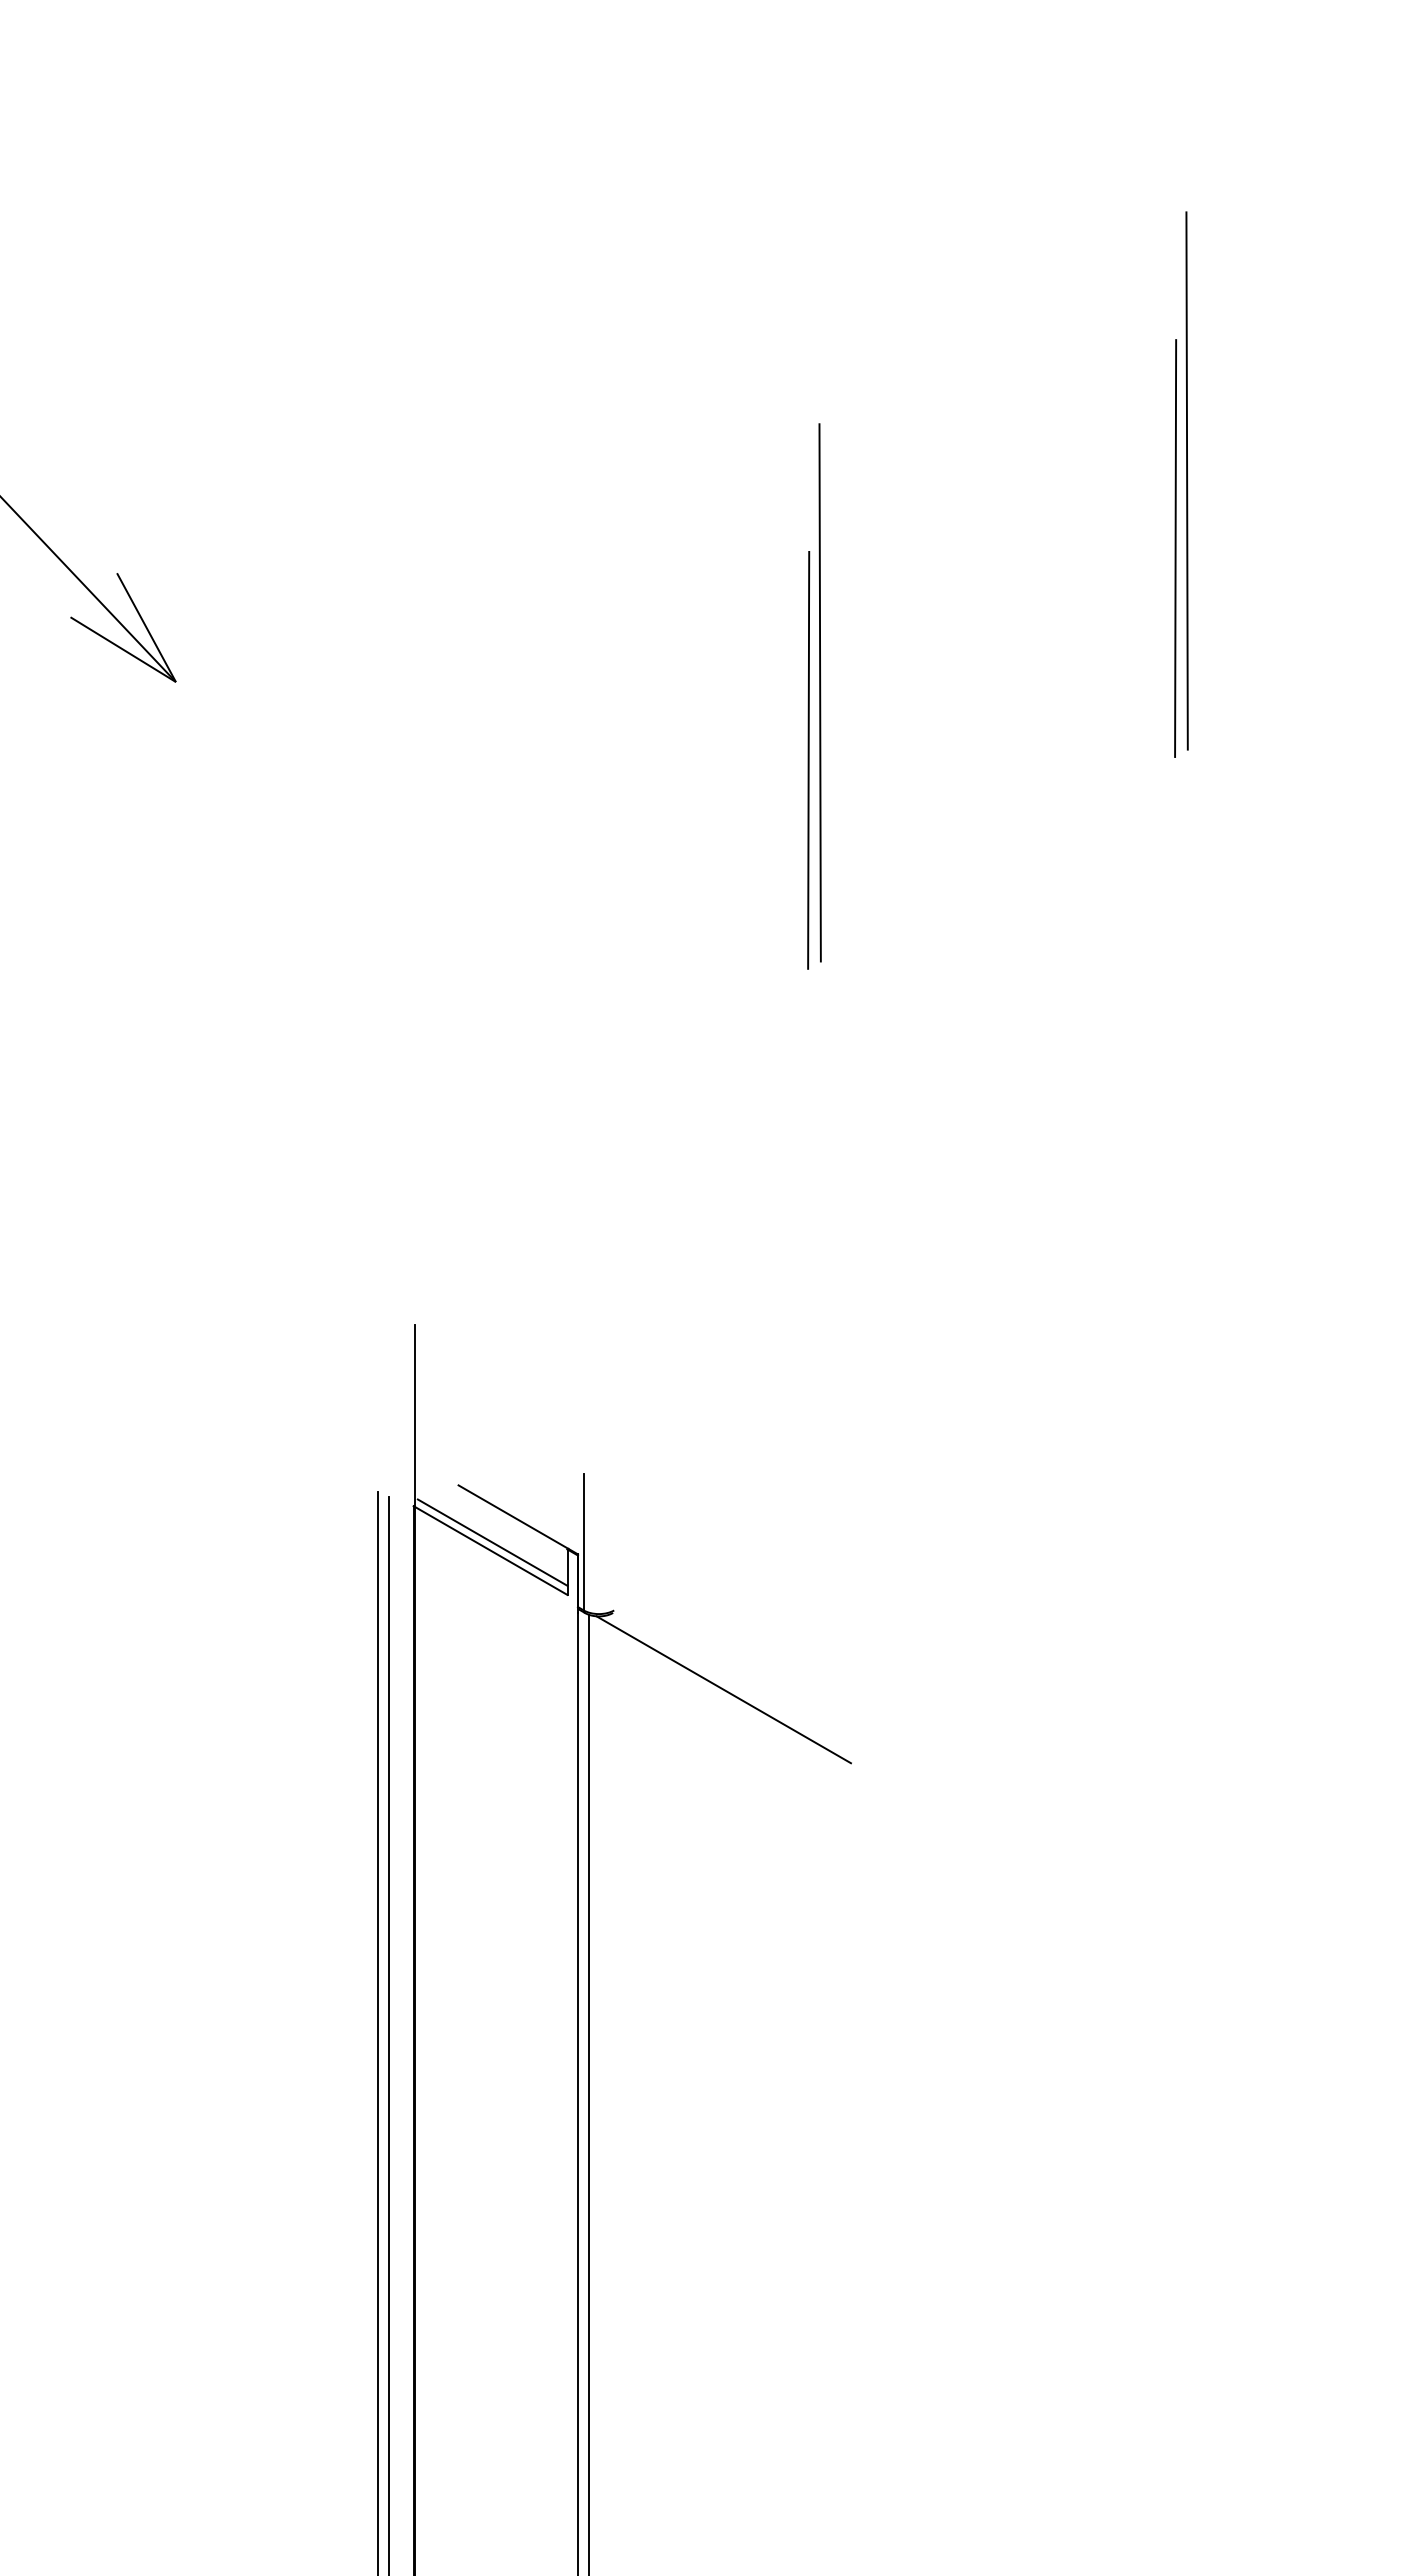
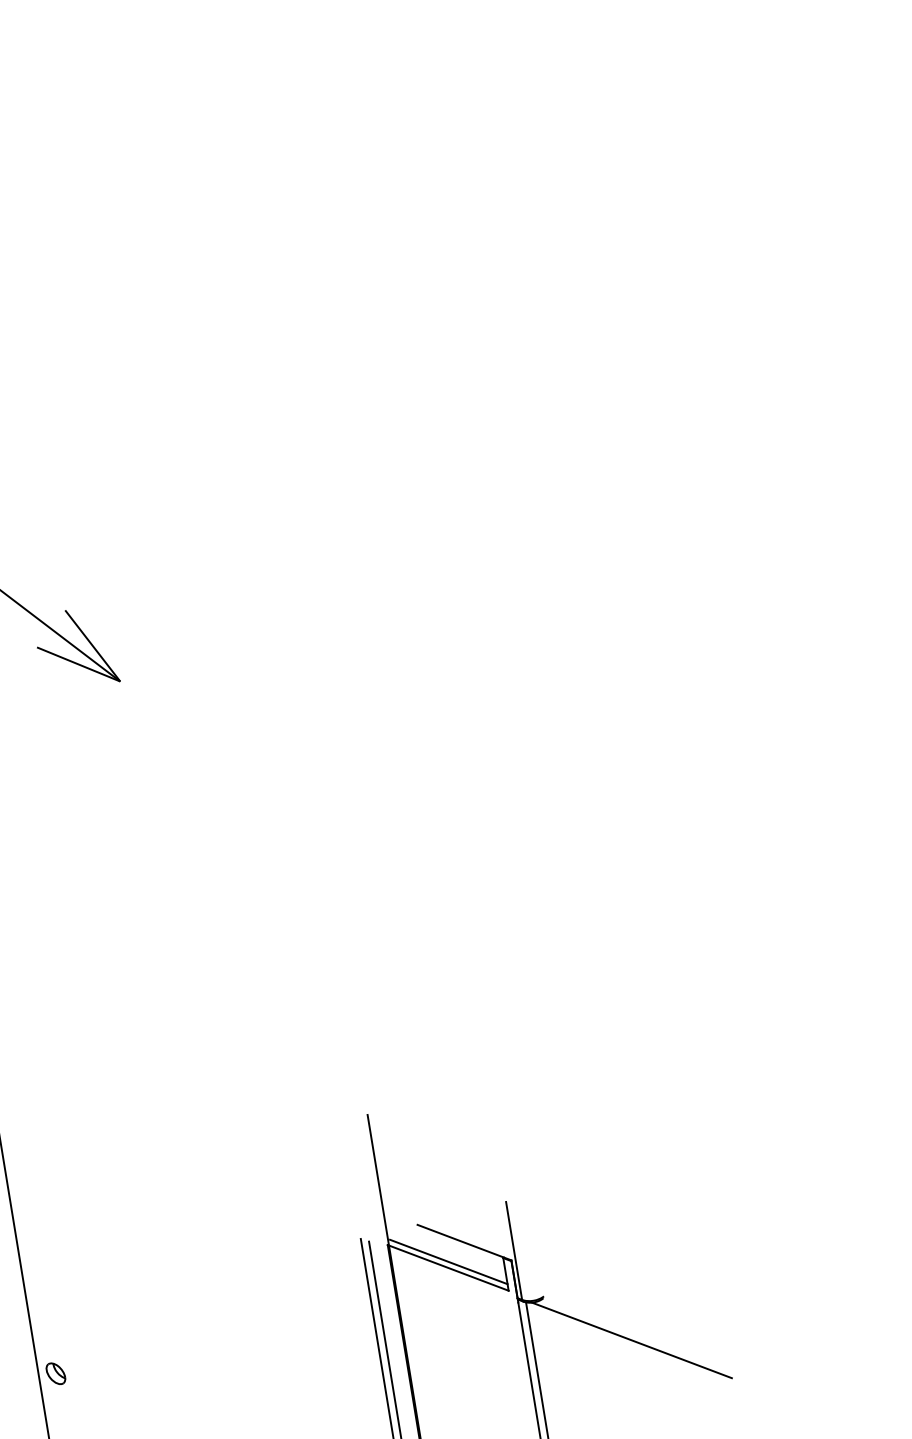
line: (1186, 480) -> (821, 418), removed
line: (1175, 548) -> (822, 468), removed
line: (819, 692) -> (583, 613), removed
line: (808, 759) -> (583, 662), removed

